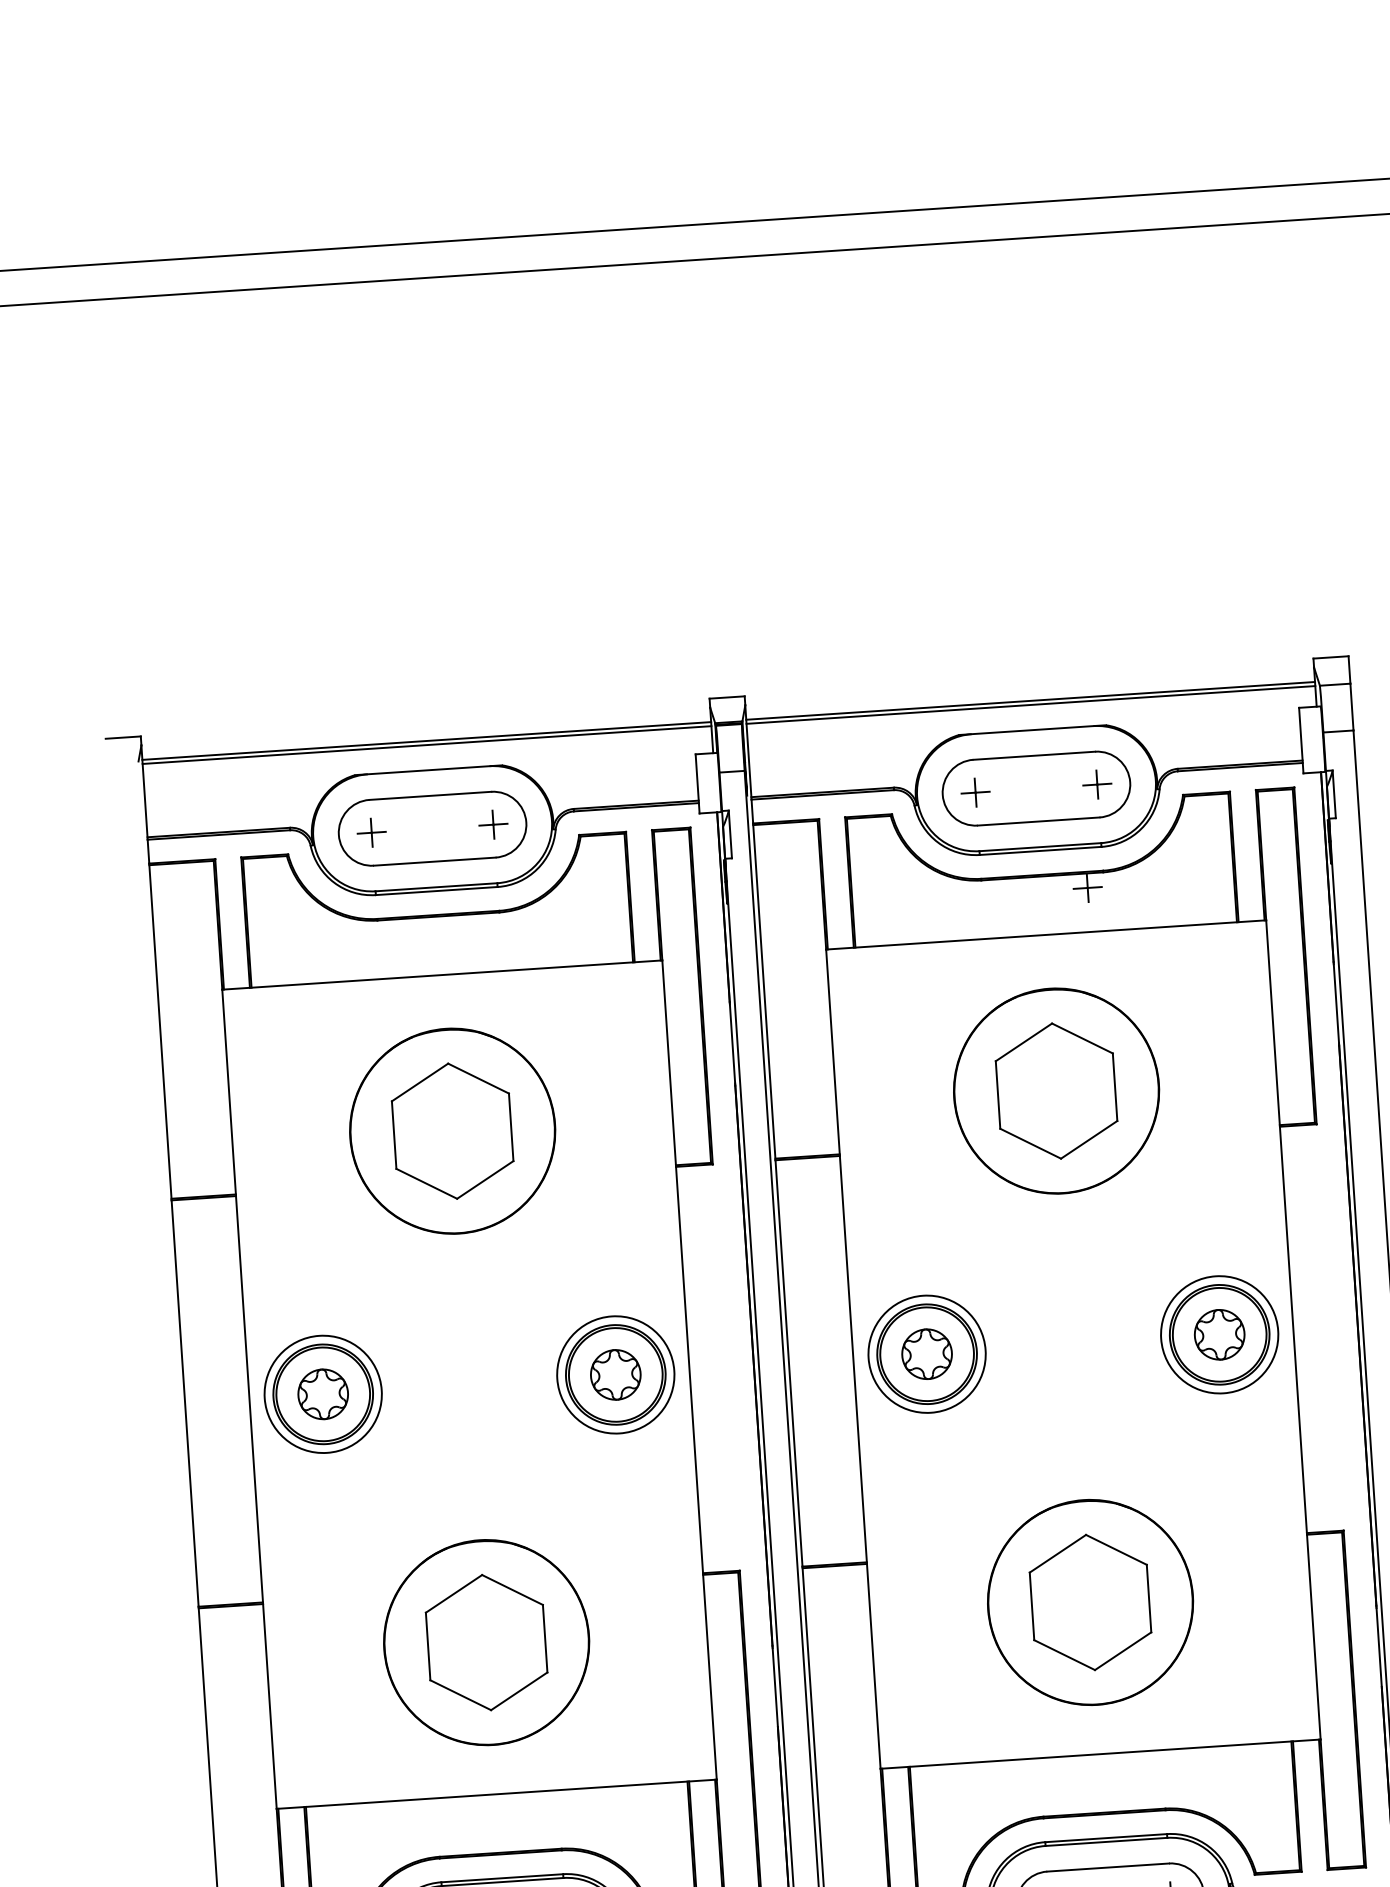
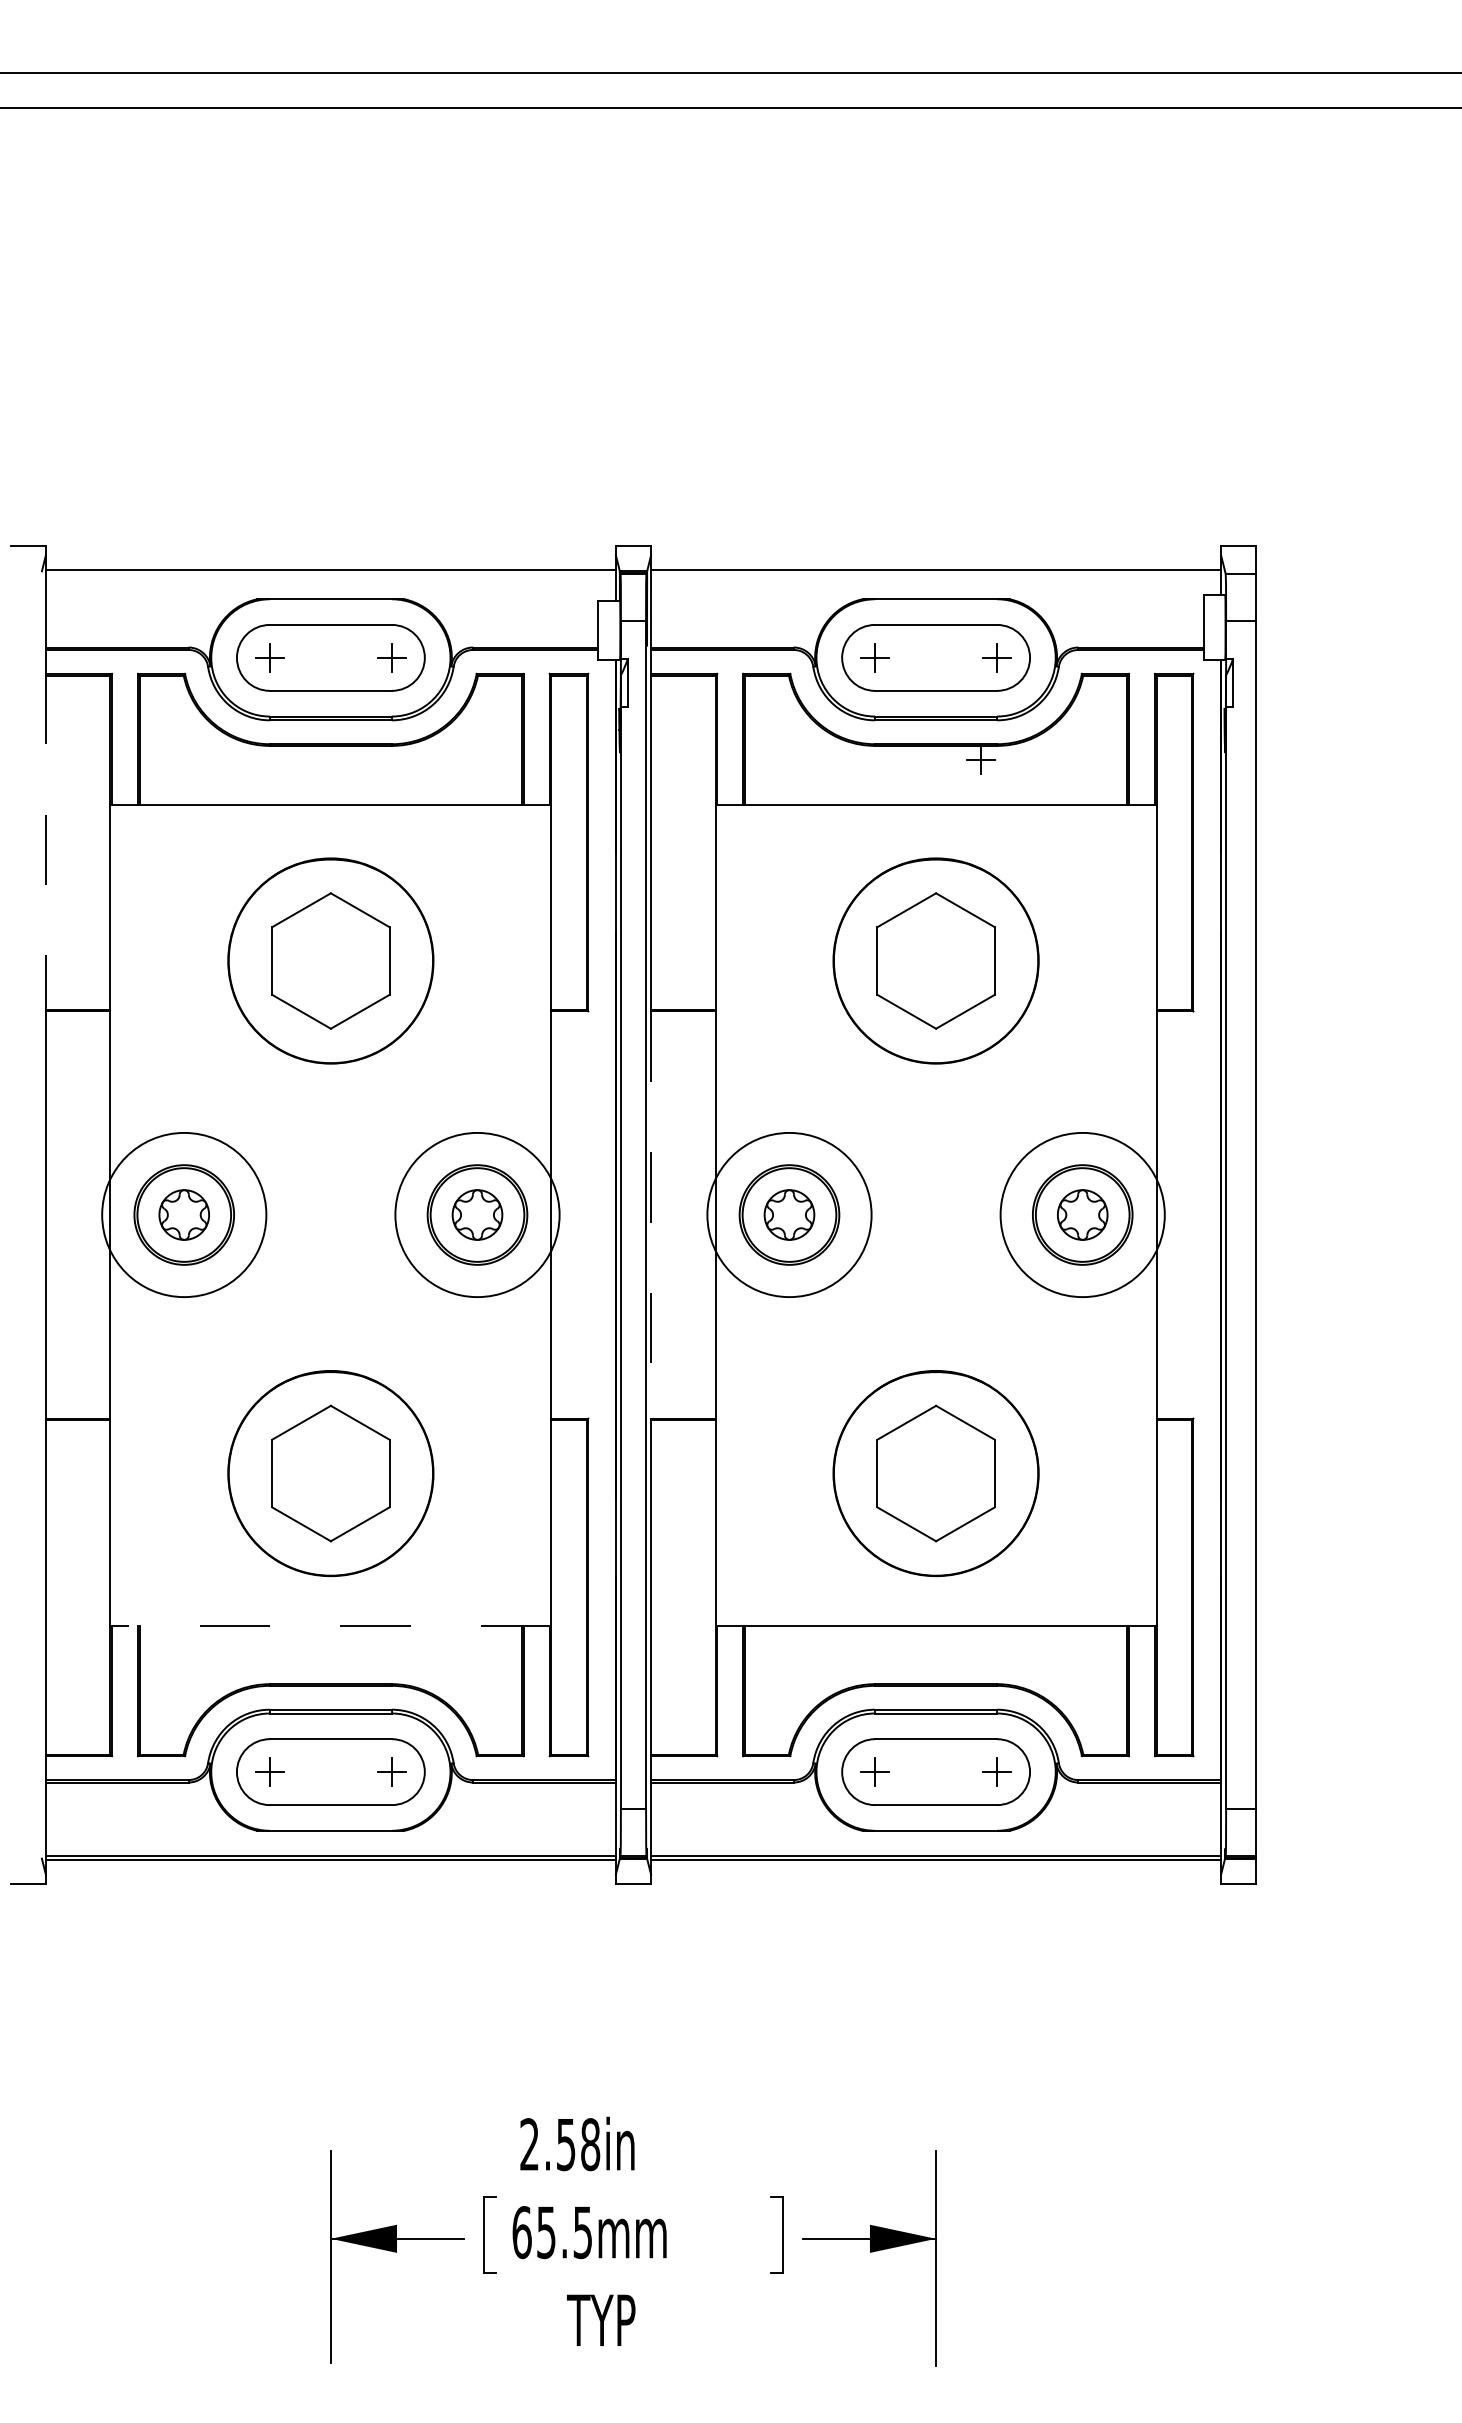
line: (1031, 705) -> (936, 574), removed
line: (426, 745) -> (330, 574), removed
line: (160, 1031) -> (45, 842), solid -> dashed
circle: (1219, 1334) -> (1082, 1214), size x1.4
circle: (927, 1353) -> (789, 1214), size x1.4
line: (789, 1363) -> (651, 1215), solid -> dashed
circle: (615, 1374) -> (477, 1214), size x1.4
circle: (322, 1393) -> (183, 1214), size x1.4
line: (496, 1794) -> (330, 1625), solid -> dashed

